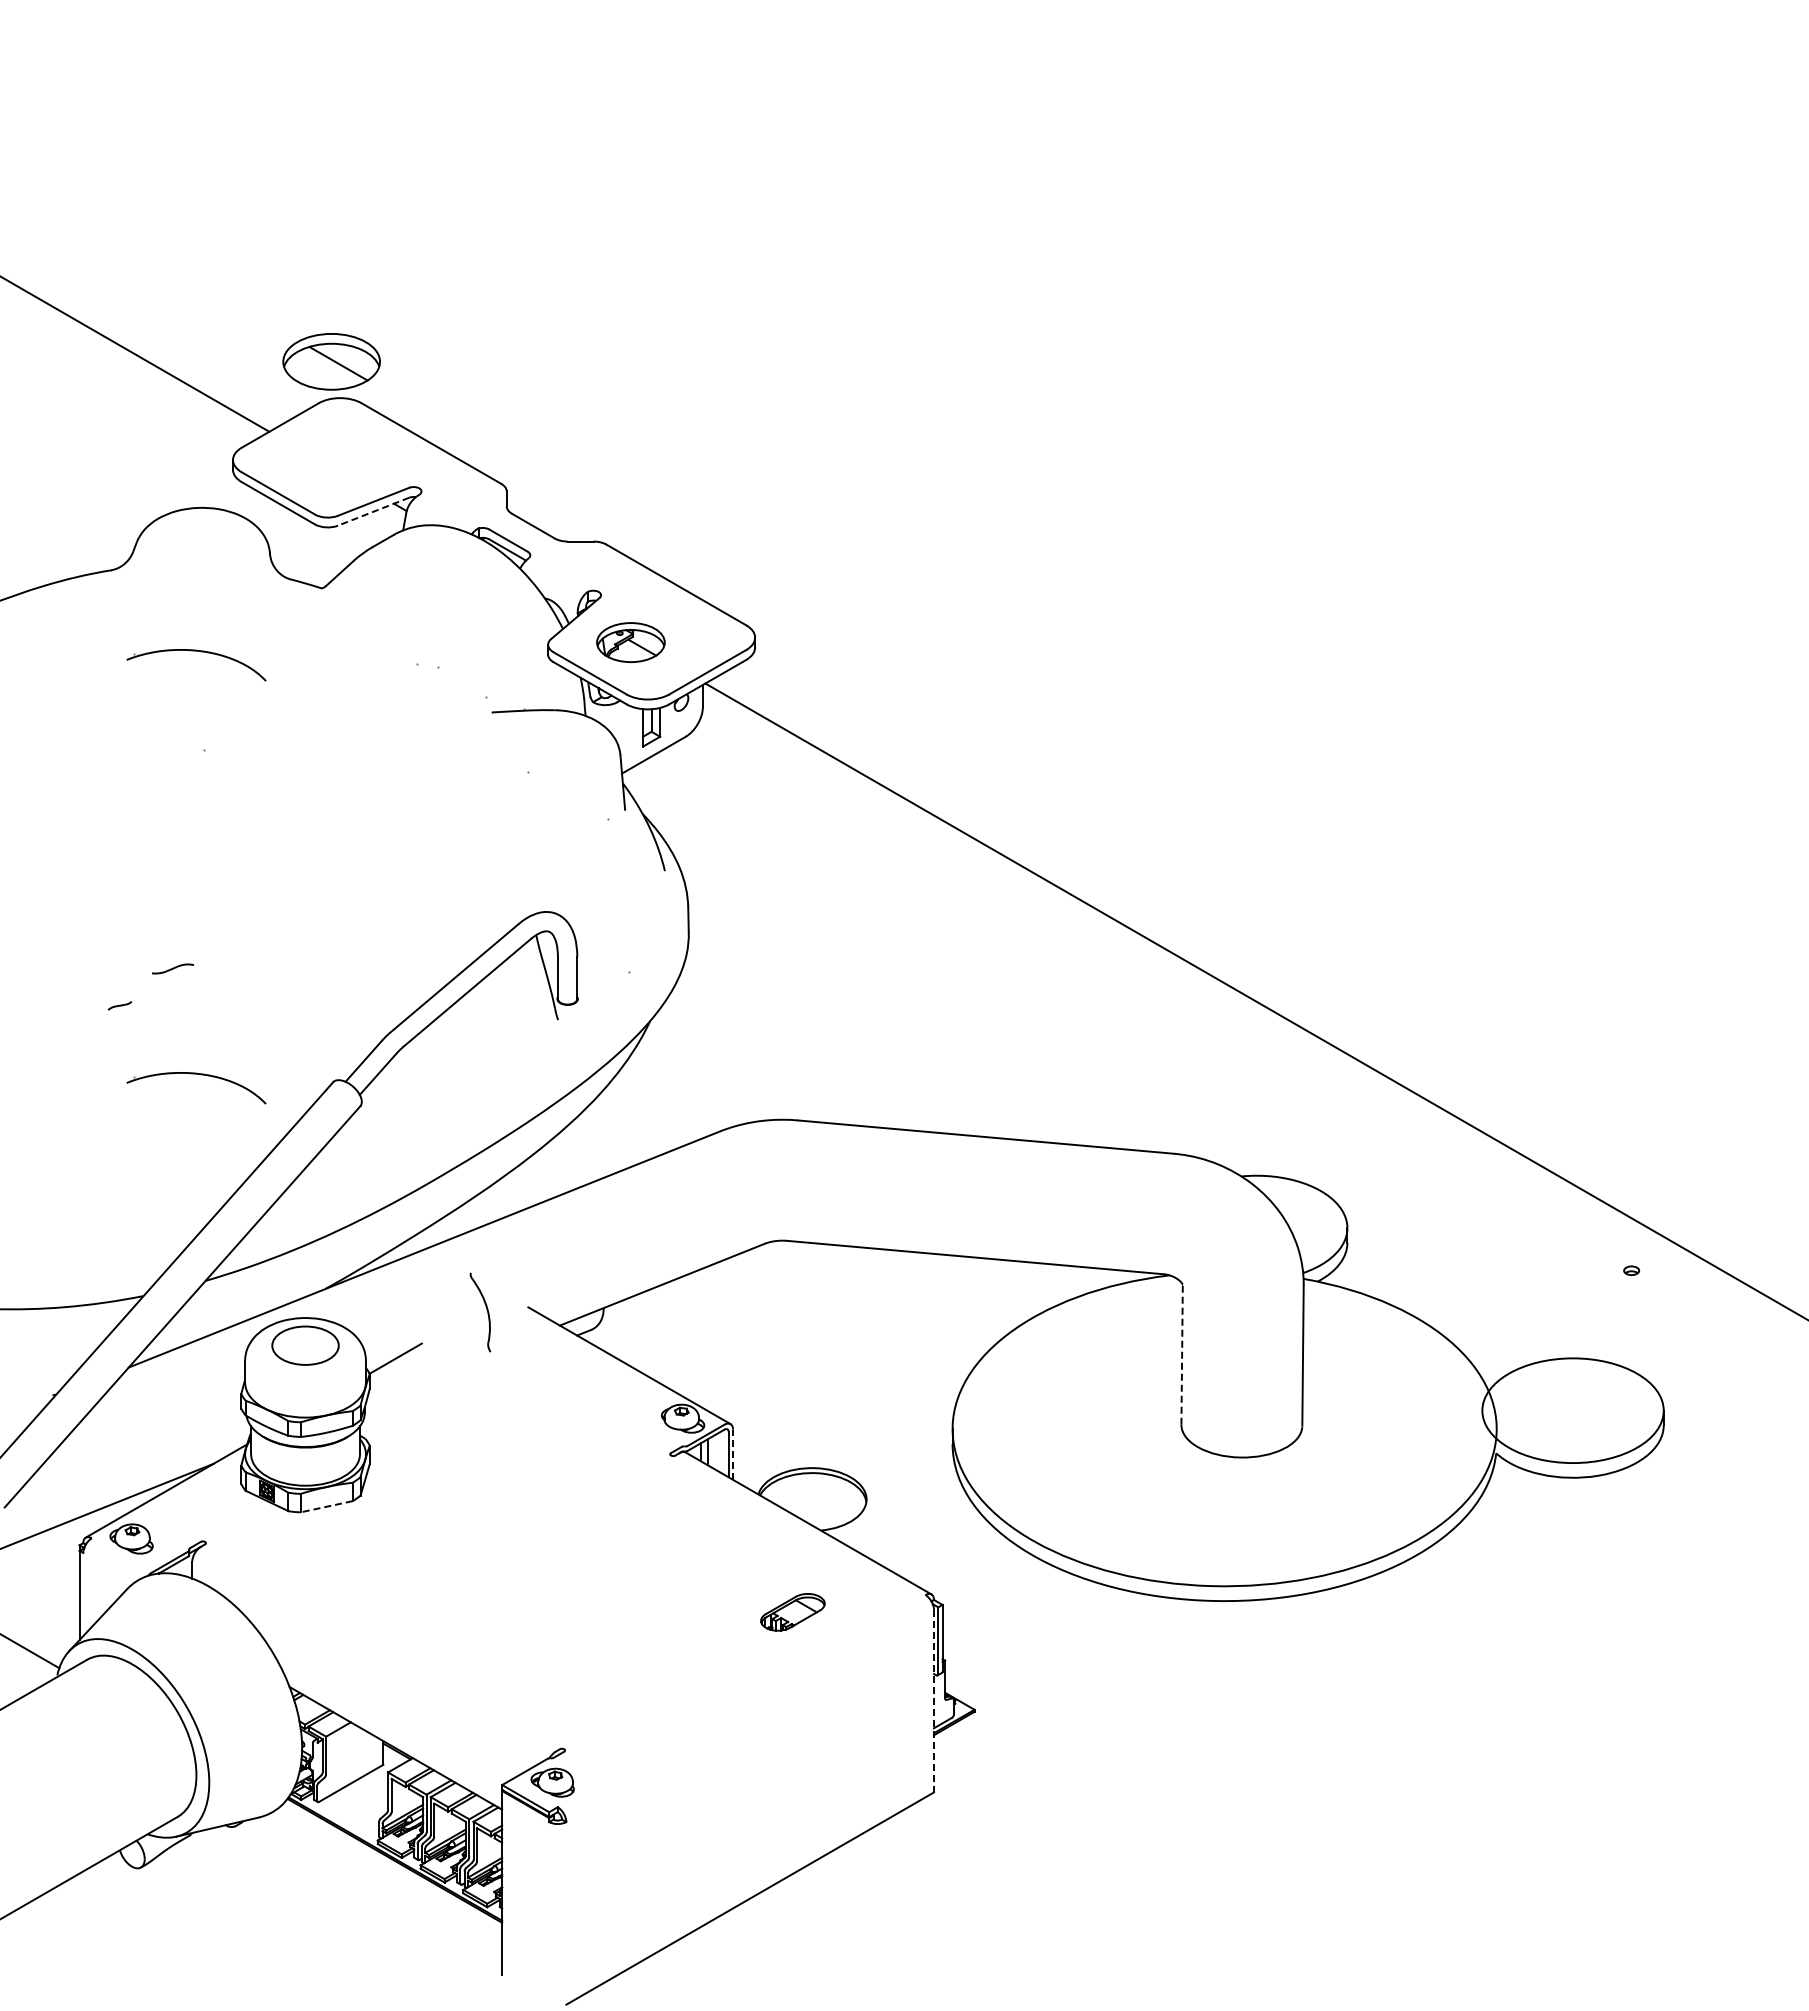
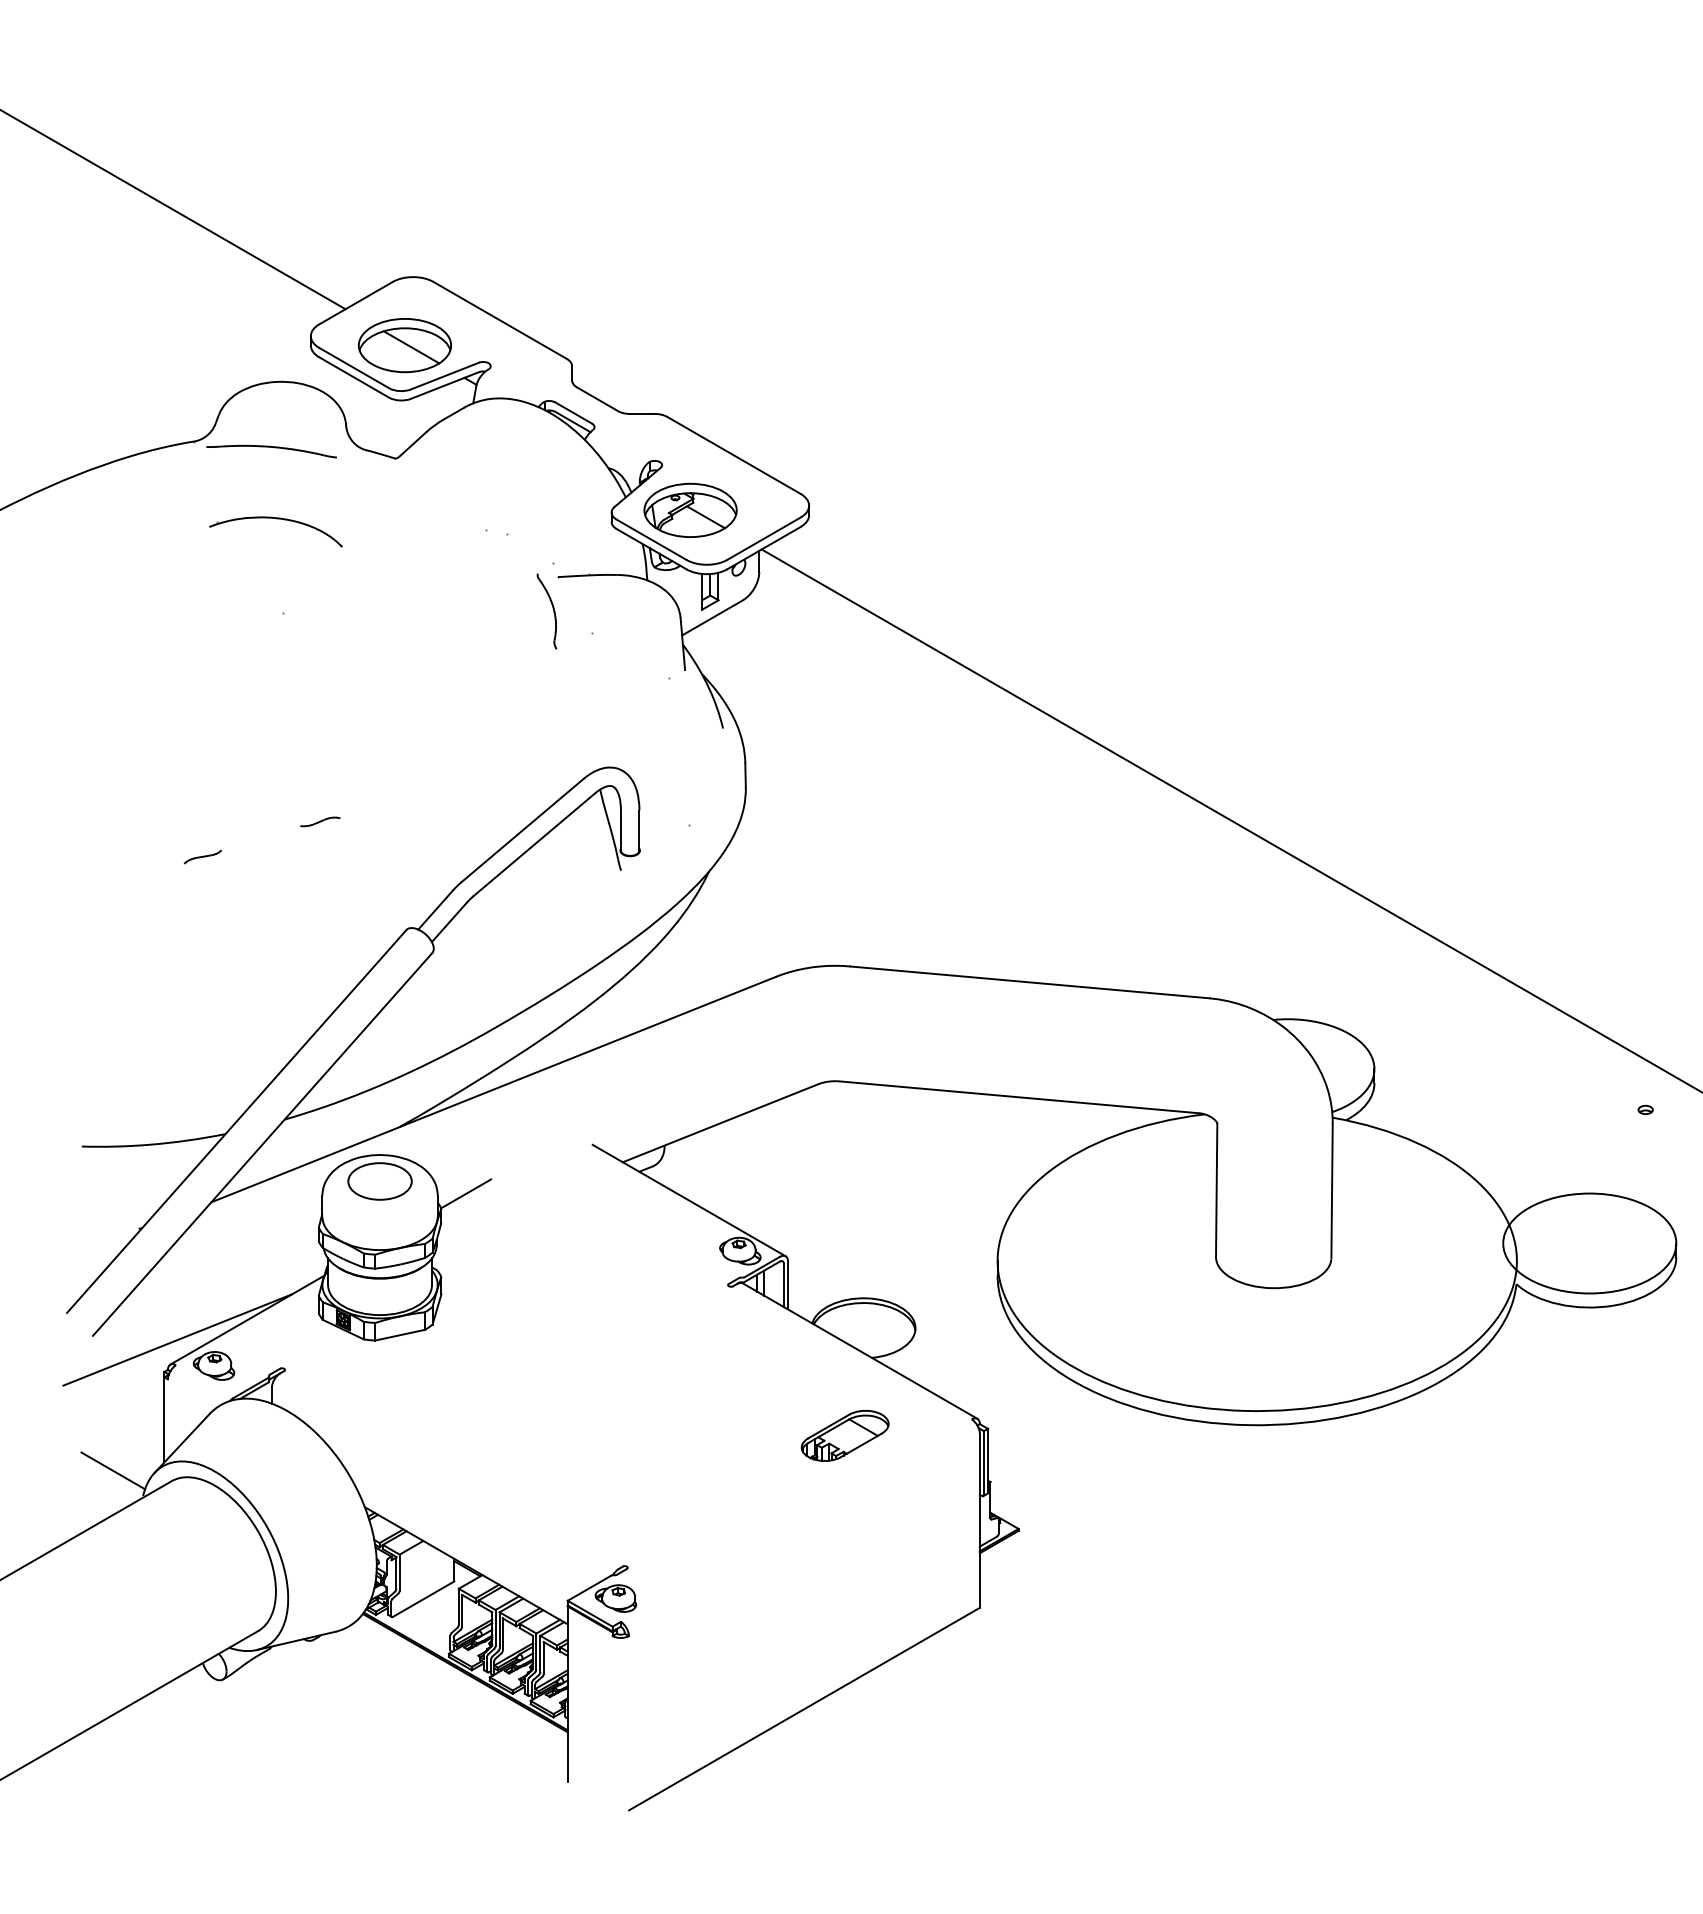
part: (331, 361) -> (404, 345), moved
line: (373, 511) -> (444, 385), dashed -> solid
part: (191, 580) -> (271, 451), added
part: (630, 642) -> (690, 510), size x1.43
part: (173, 968) -> (320, 821), moved
part: (119, 1005) -> (202, 856), size x1.67
part: (201, 1075) -> (280, 923), removed
part: (486, 1310) -> (552, 609), moved
line: (1182, 1354) -> (1217, 1189), dashed -> solid
line: (733, 1454) -> (788, 1285), dashed -> solid
line: (326, 1506) -> (400, 1334), dashed -> solid
part: (792, 1612) -> (844, 1436), size x1.43
line: (933, 1701) -> (979, 1521), dashed -> solid

